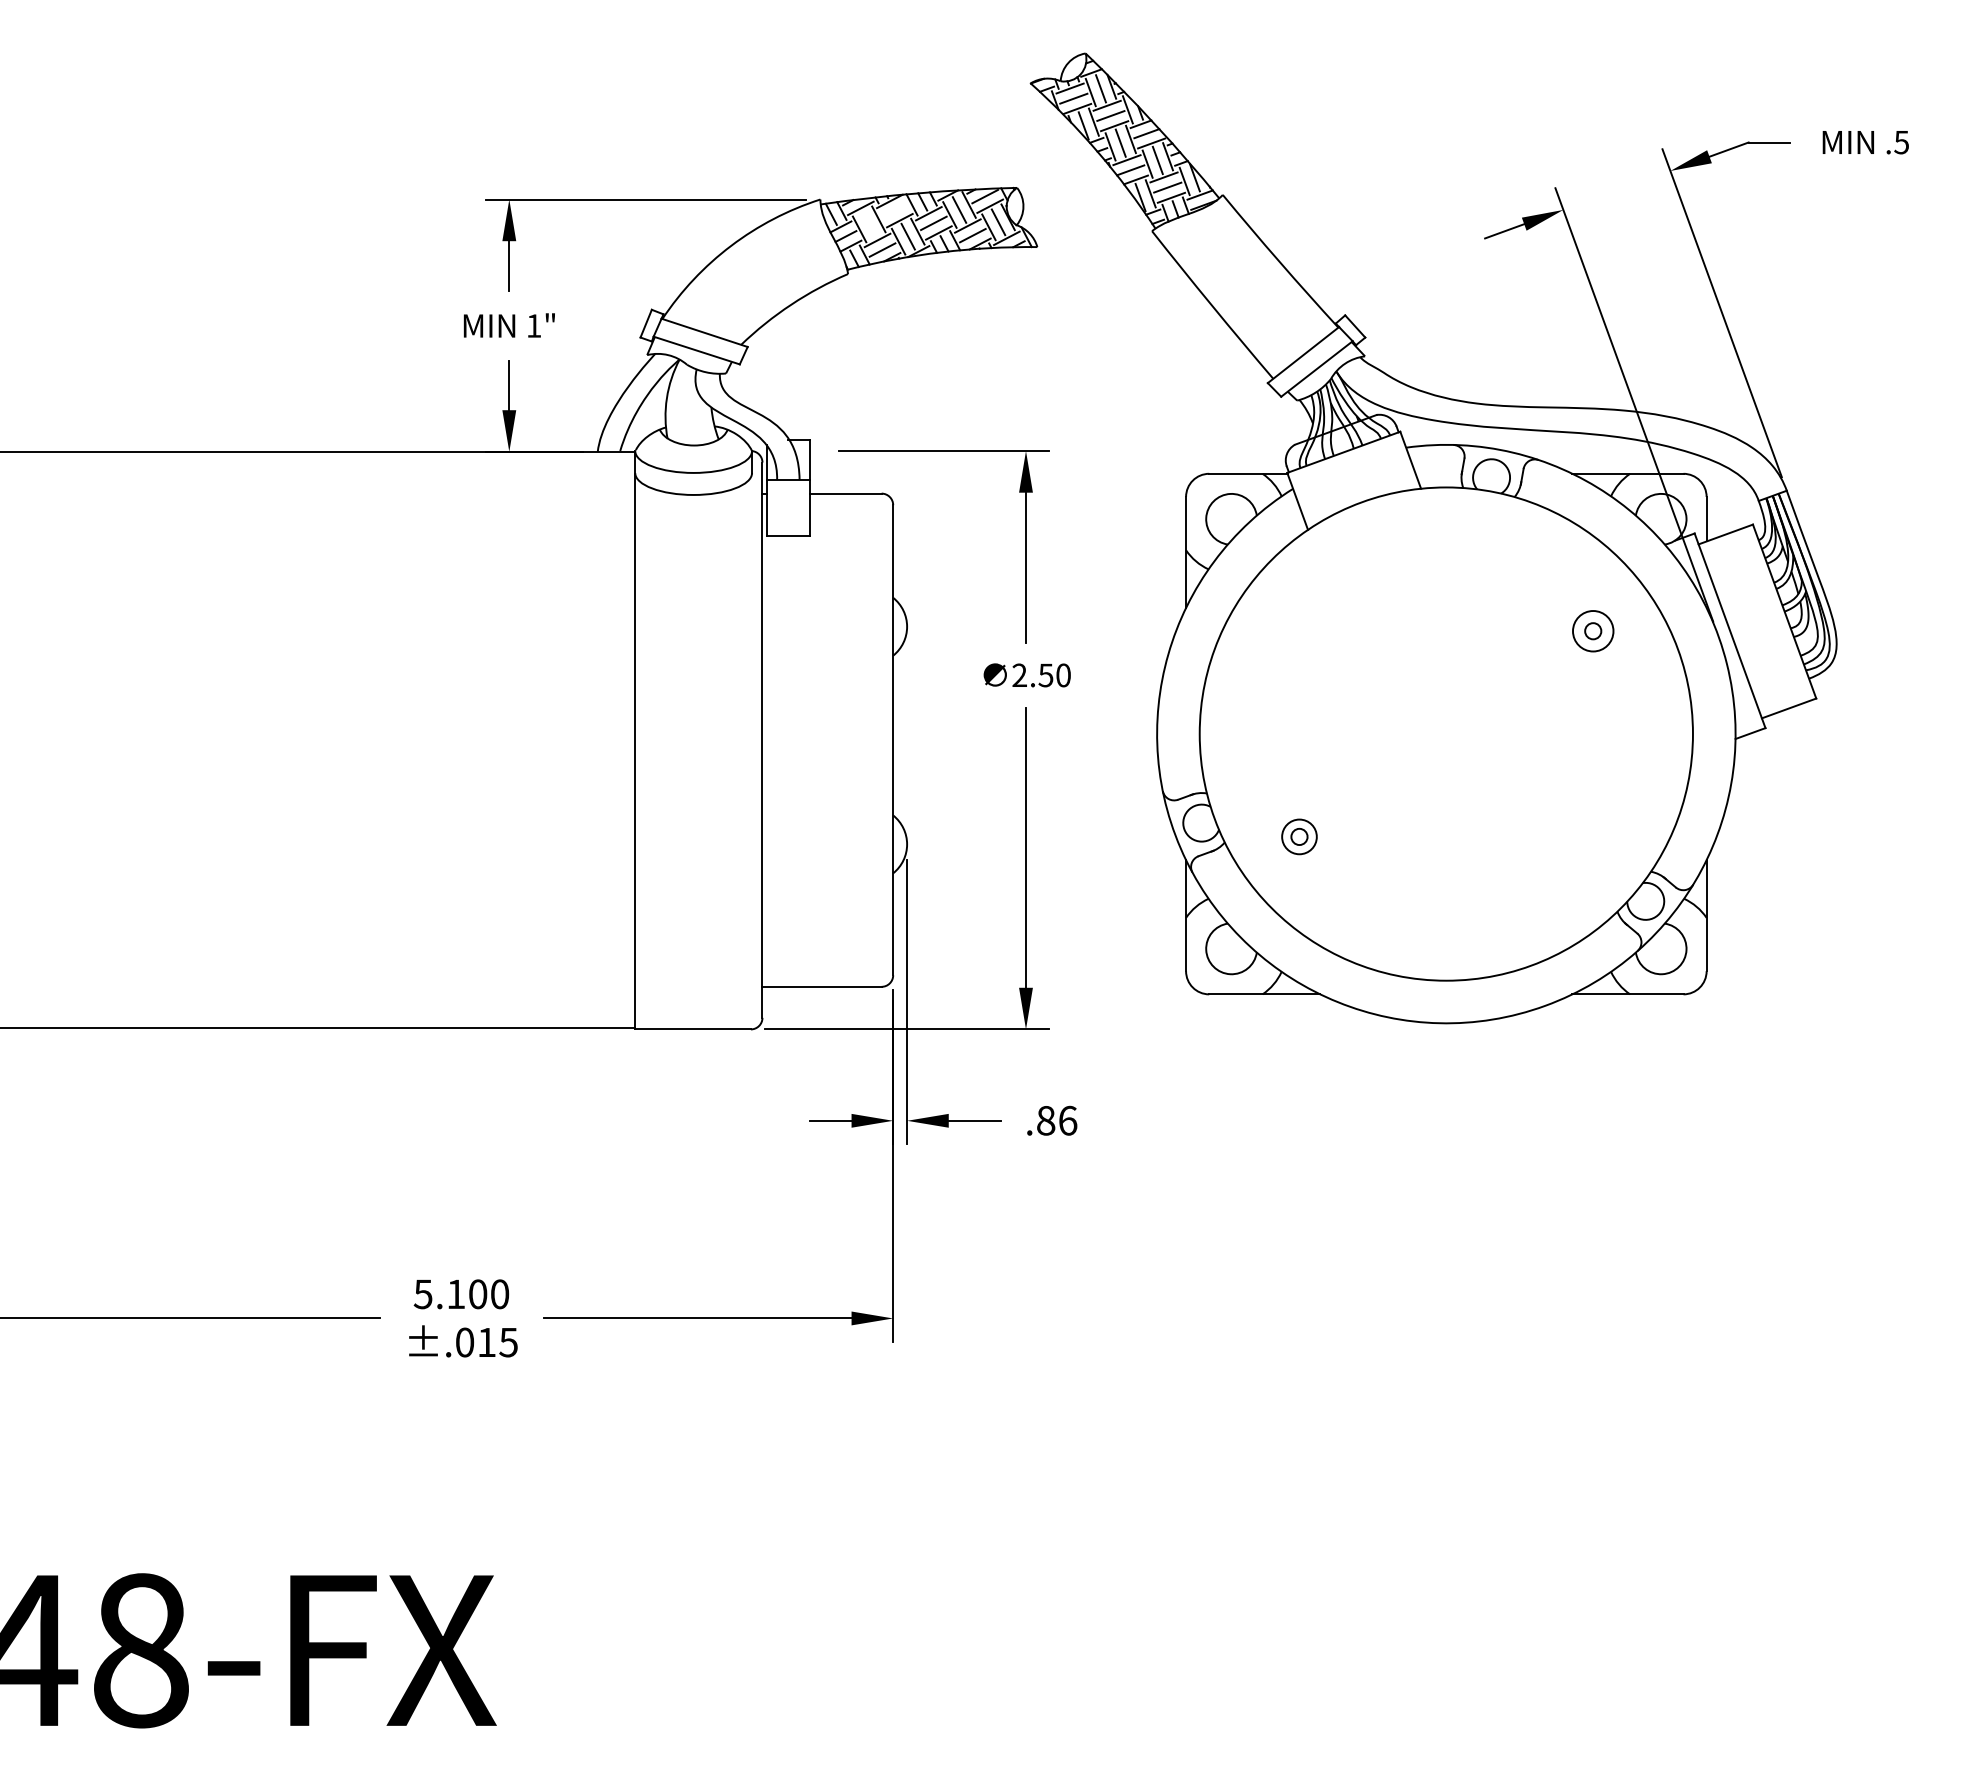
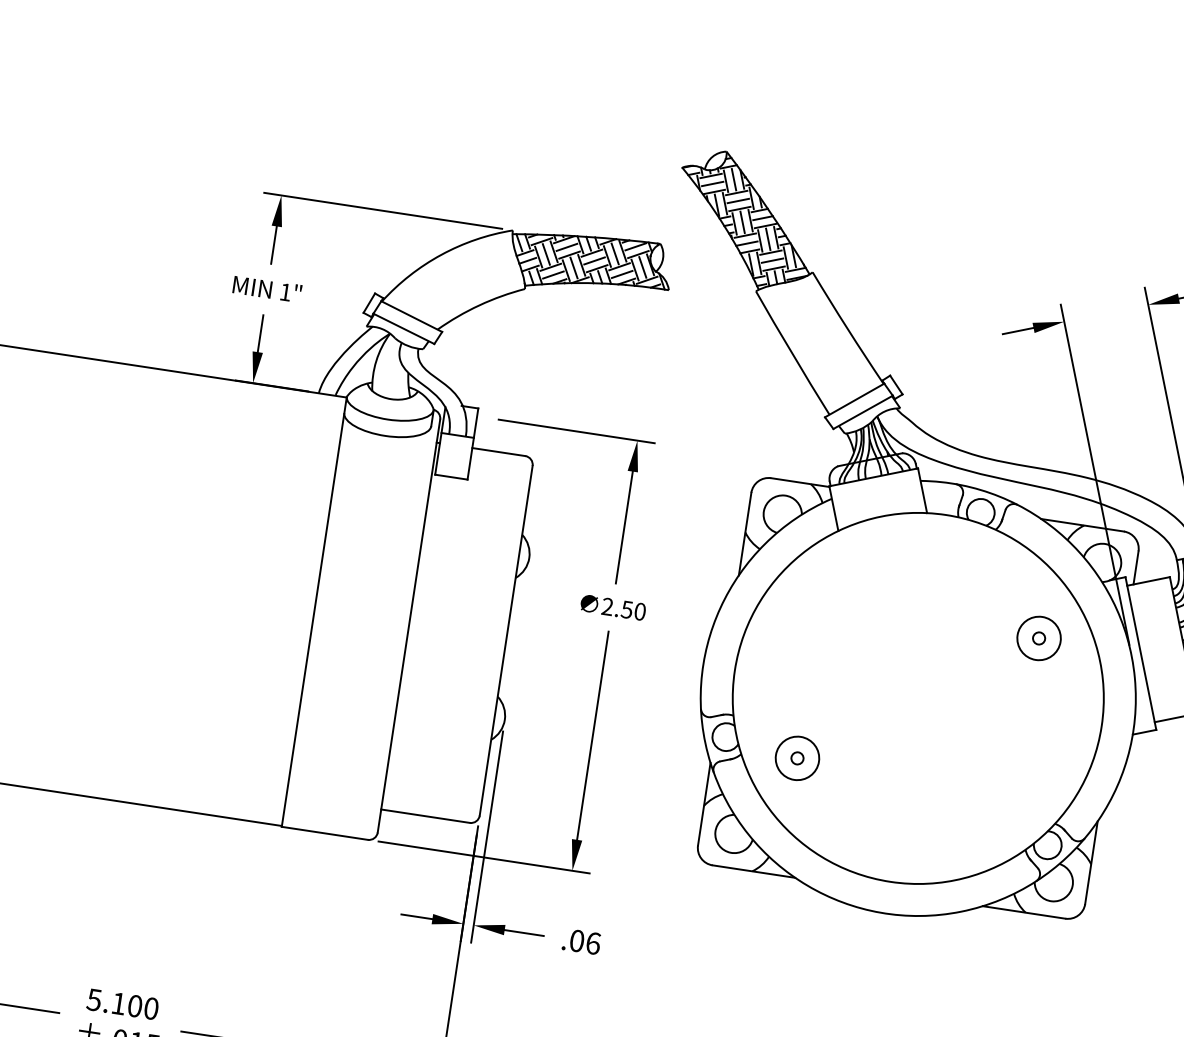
line: (894, 210) -> (566, 246), added
line: (868, 224) -> (545, 254), added
circle: (1593, 631) -> (1039, 638), size x1.43
circle: (1299, 836) -> (797, 758), size x1.67
text: (1046, 1120) -> (577, 940), .86 -> .06

